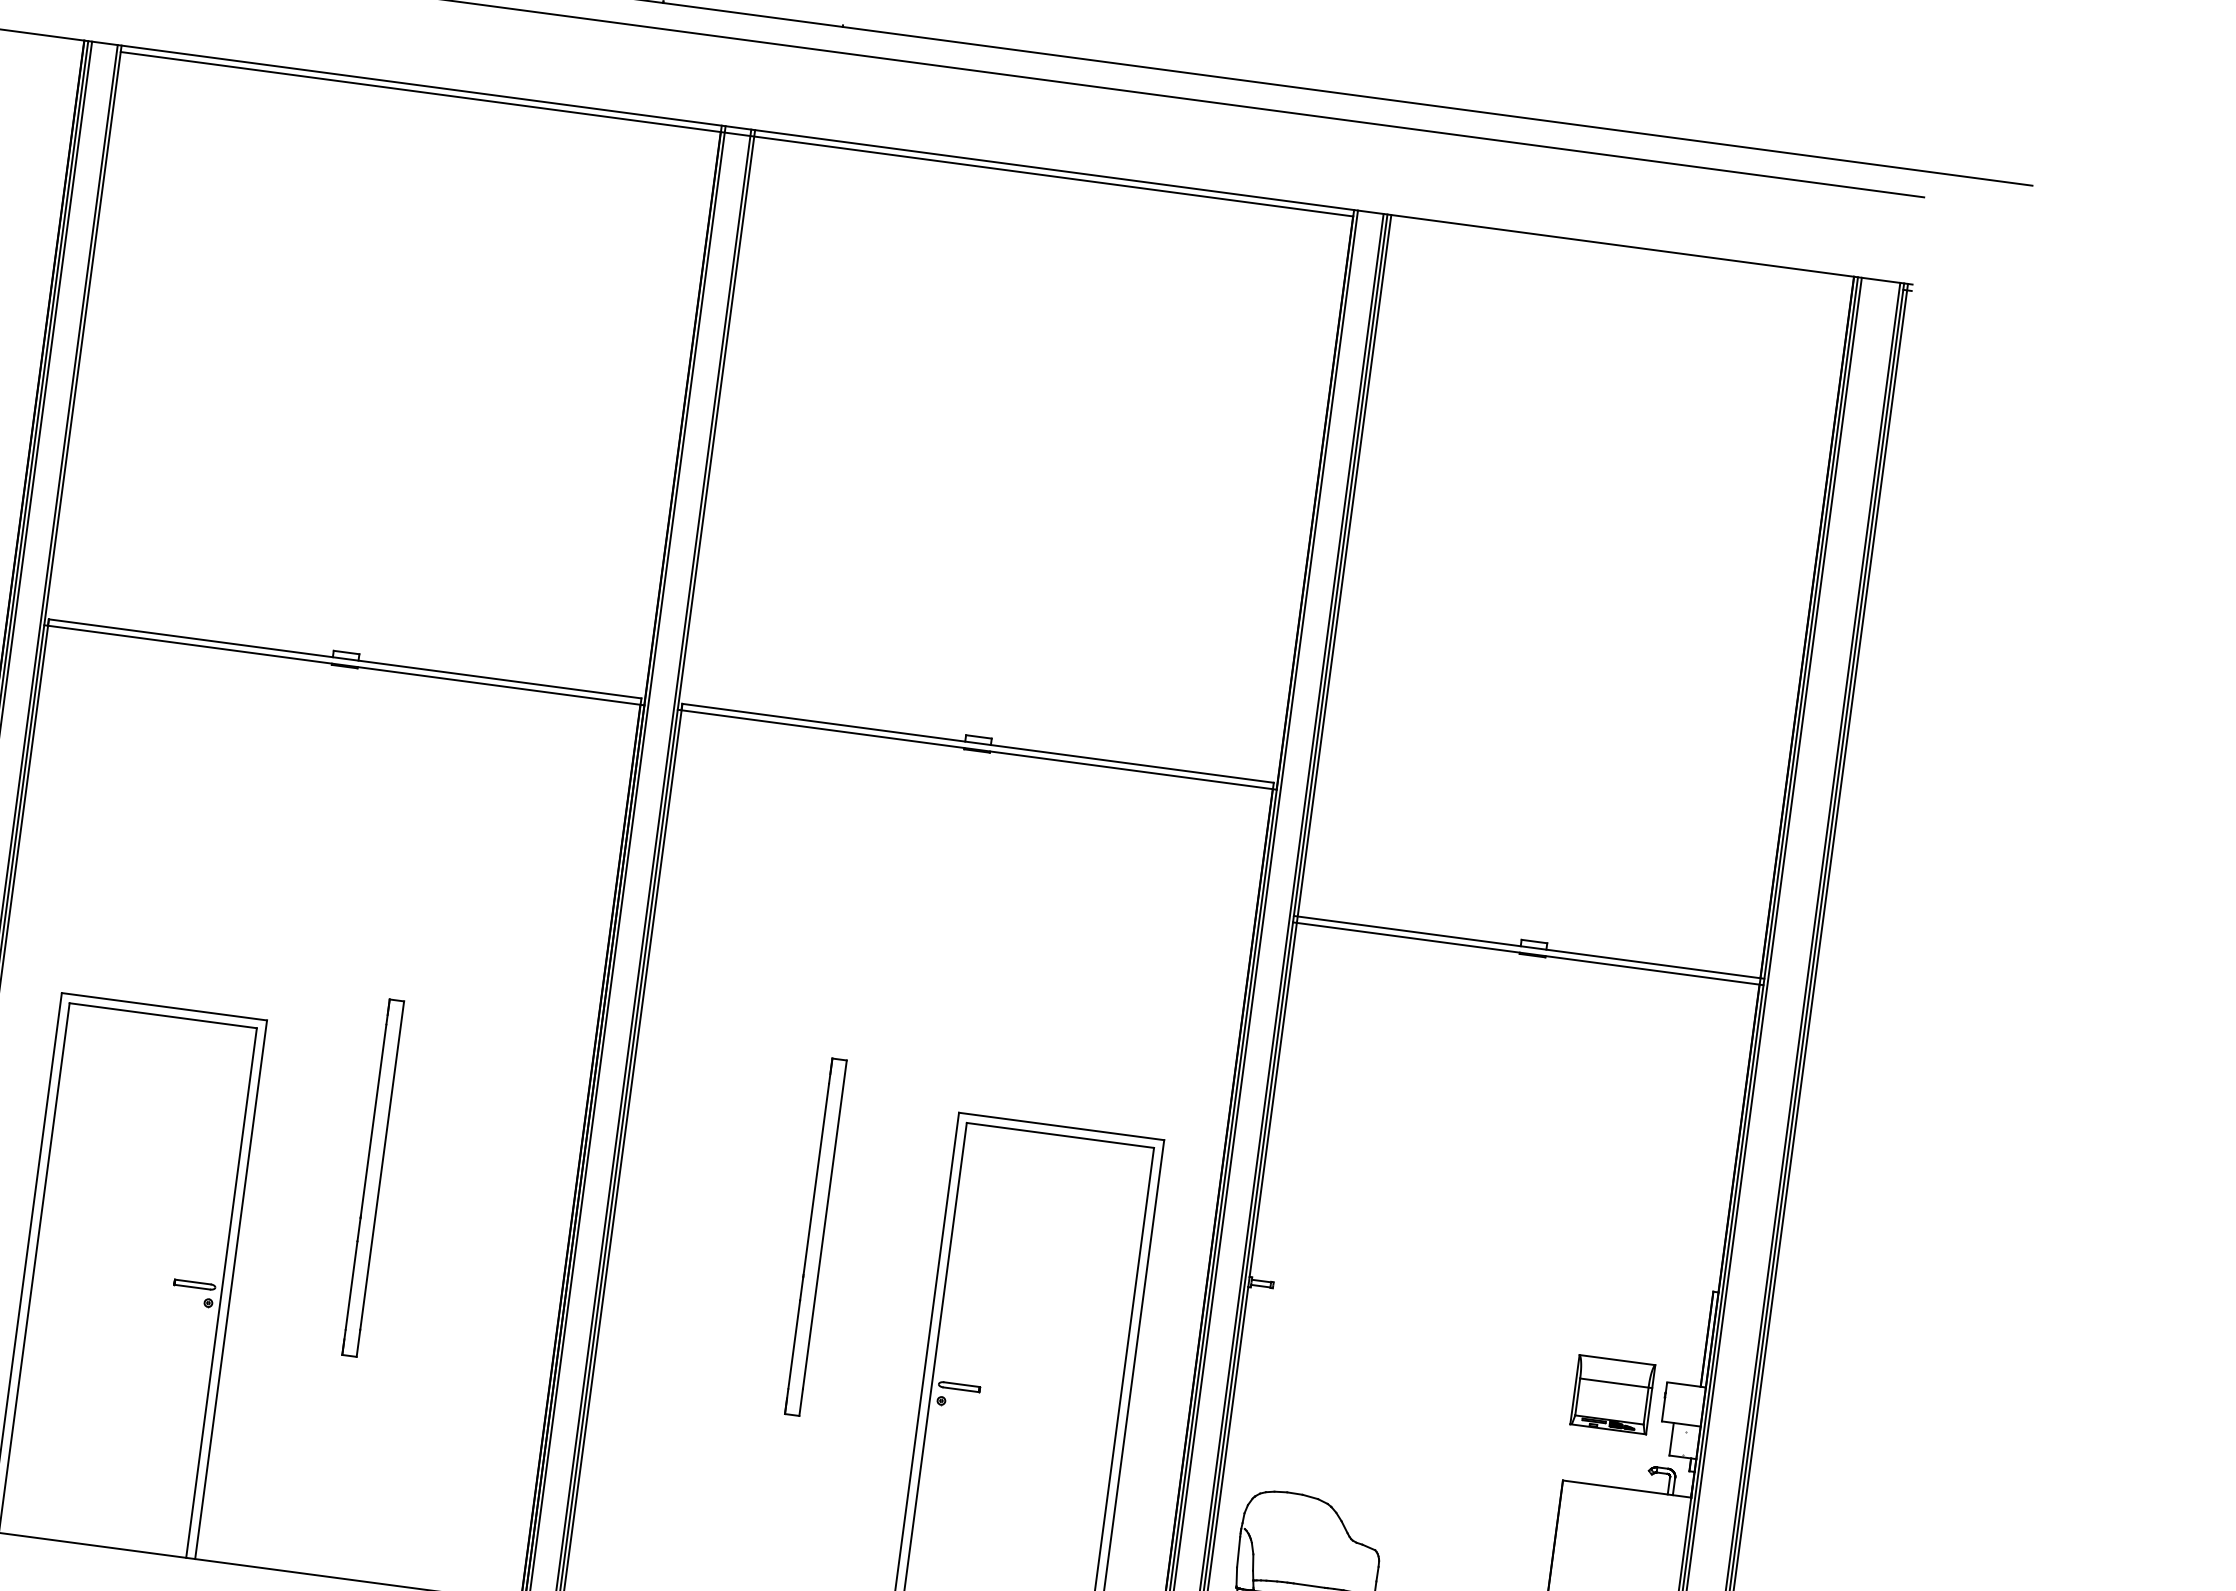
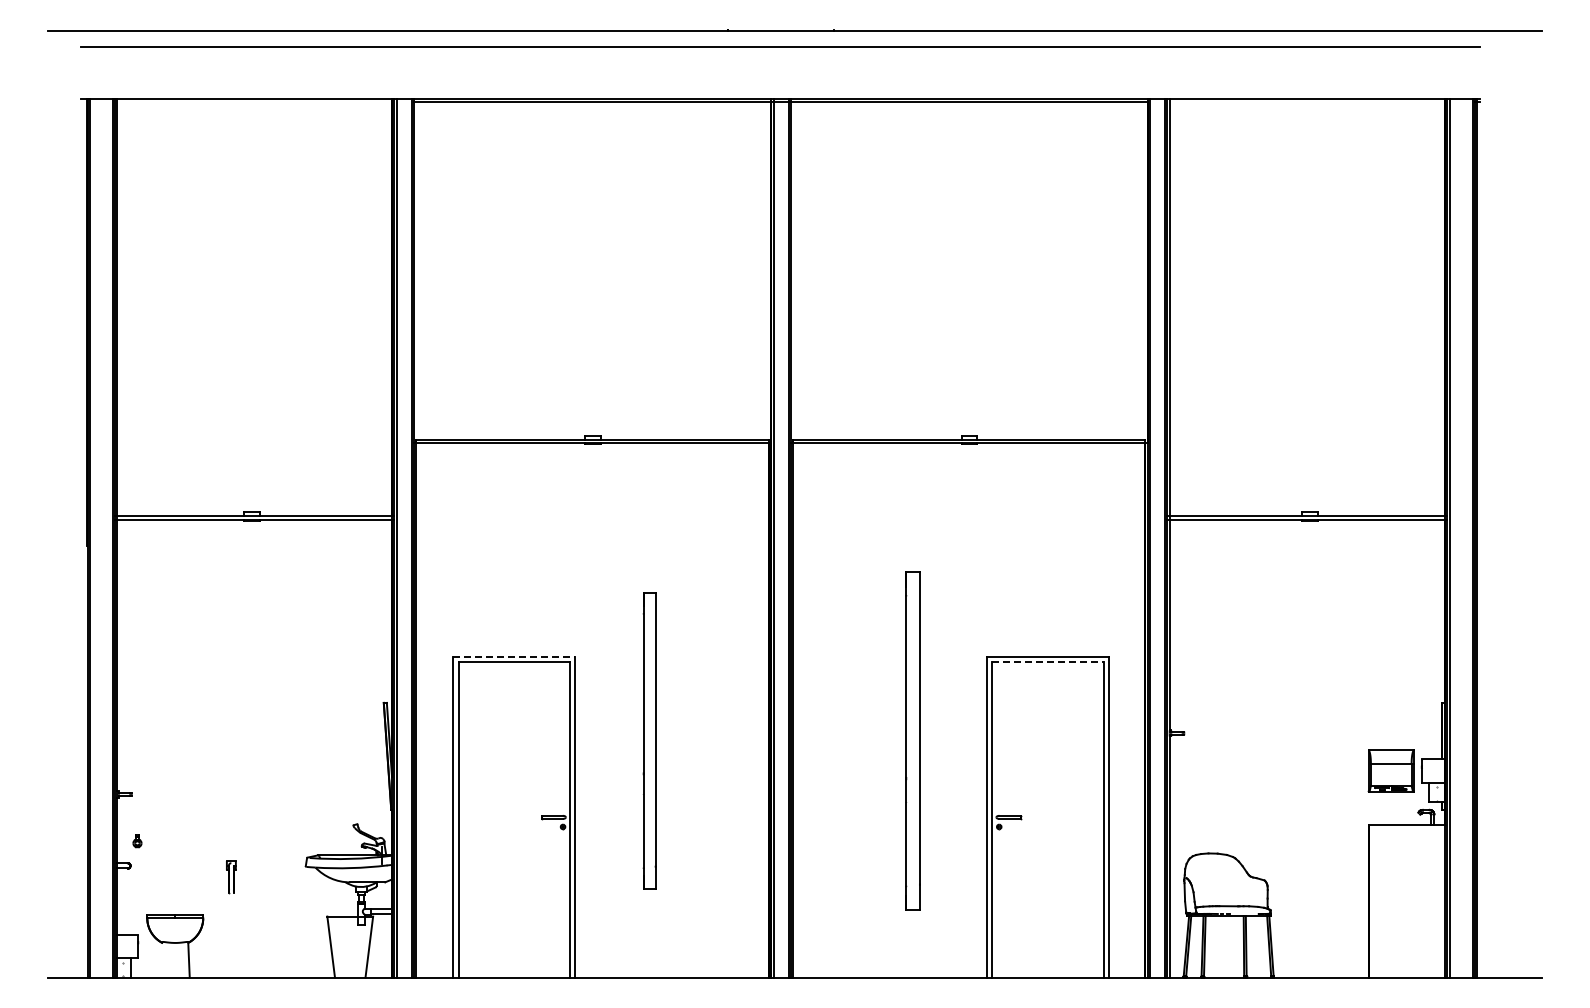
line: (164, 1007) -> (514, 657), solid -> dashed
line: (1061, 1135) -> (1048, 662), solid -> dashed
part: (373, 1177) -> (649, 740), size x1.4
part: (815, 1236) -> (912, 740), size x1.6

